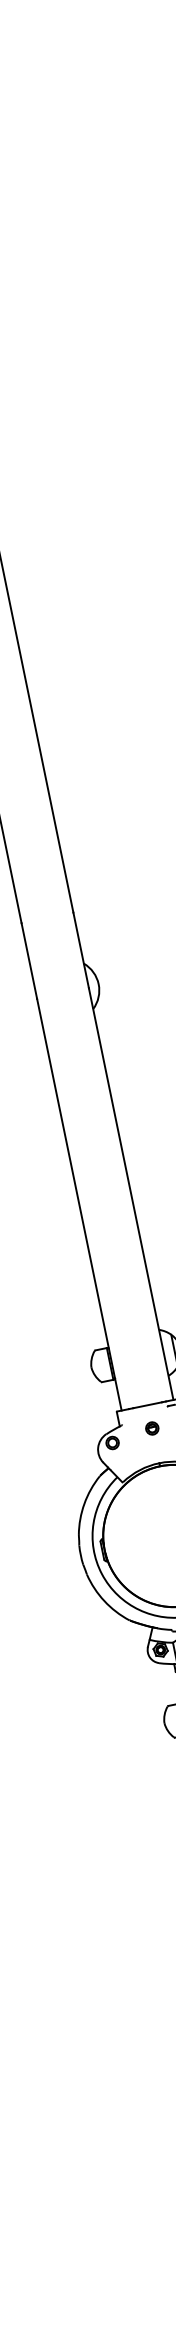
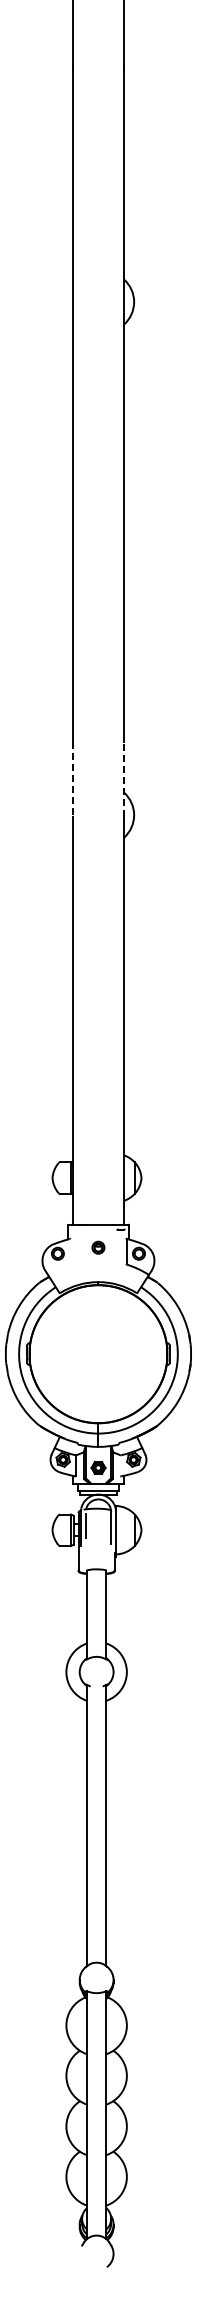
line: (81, 950) -> (124, 779), solid -> dashed
line: (29, 962) -> (72, 780), solid -> dashed

